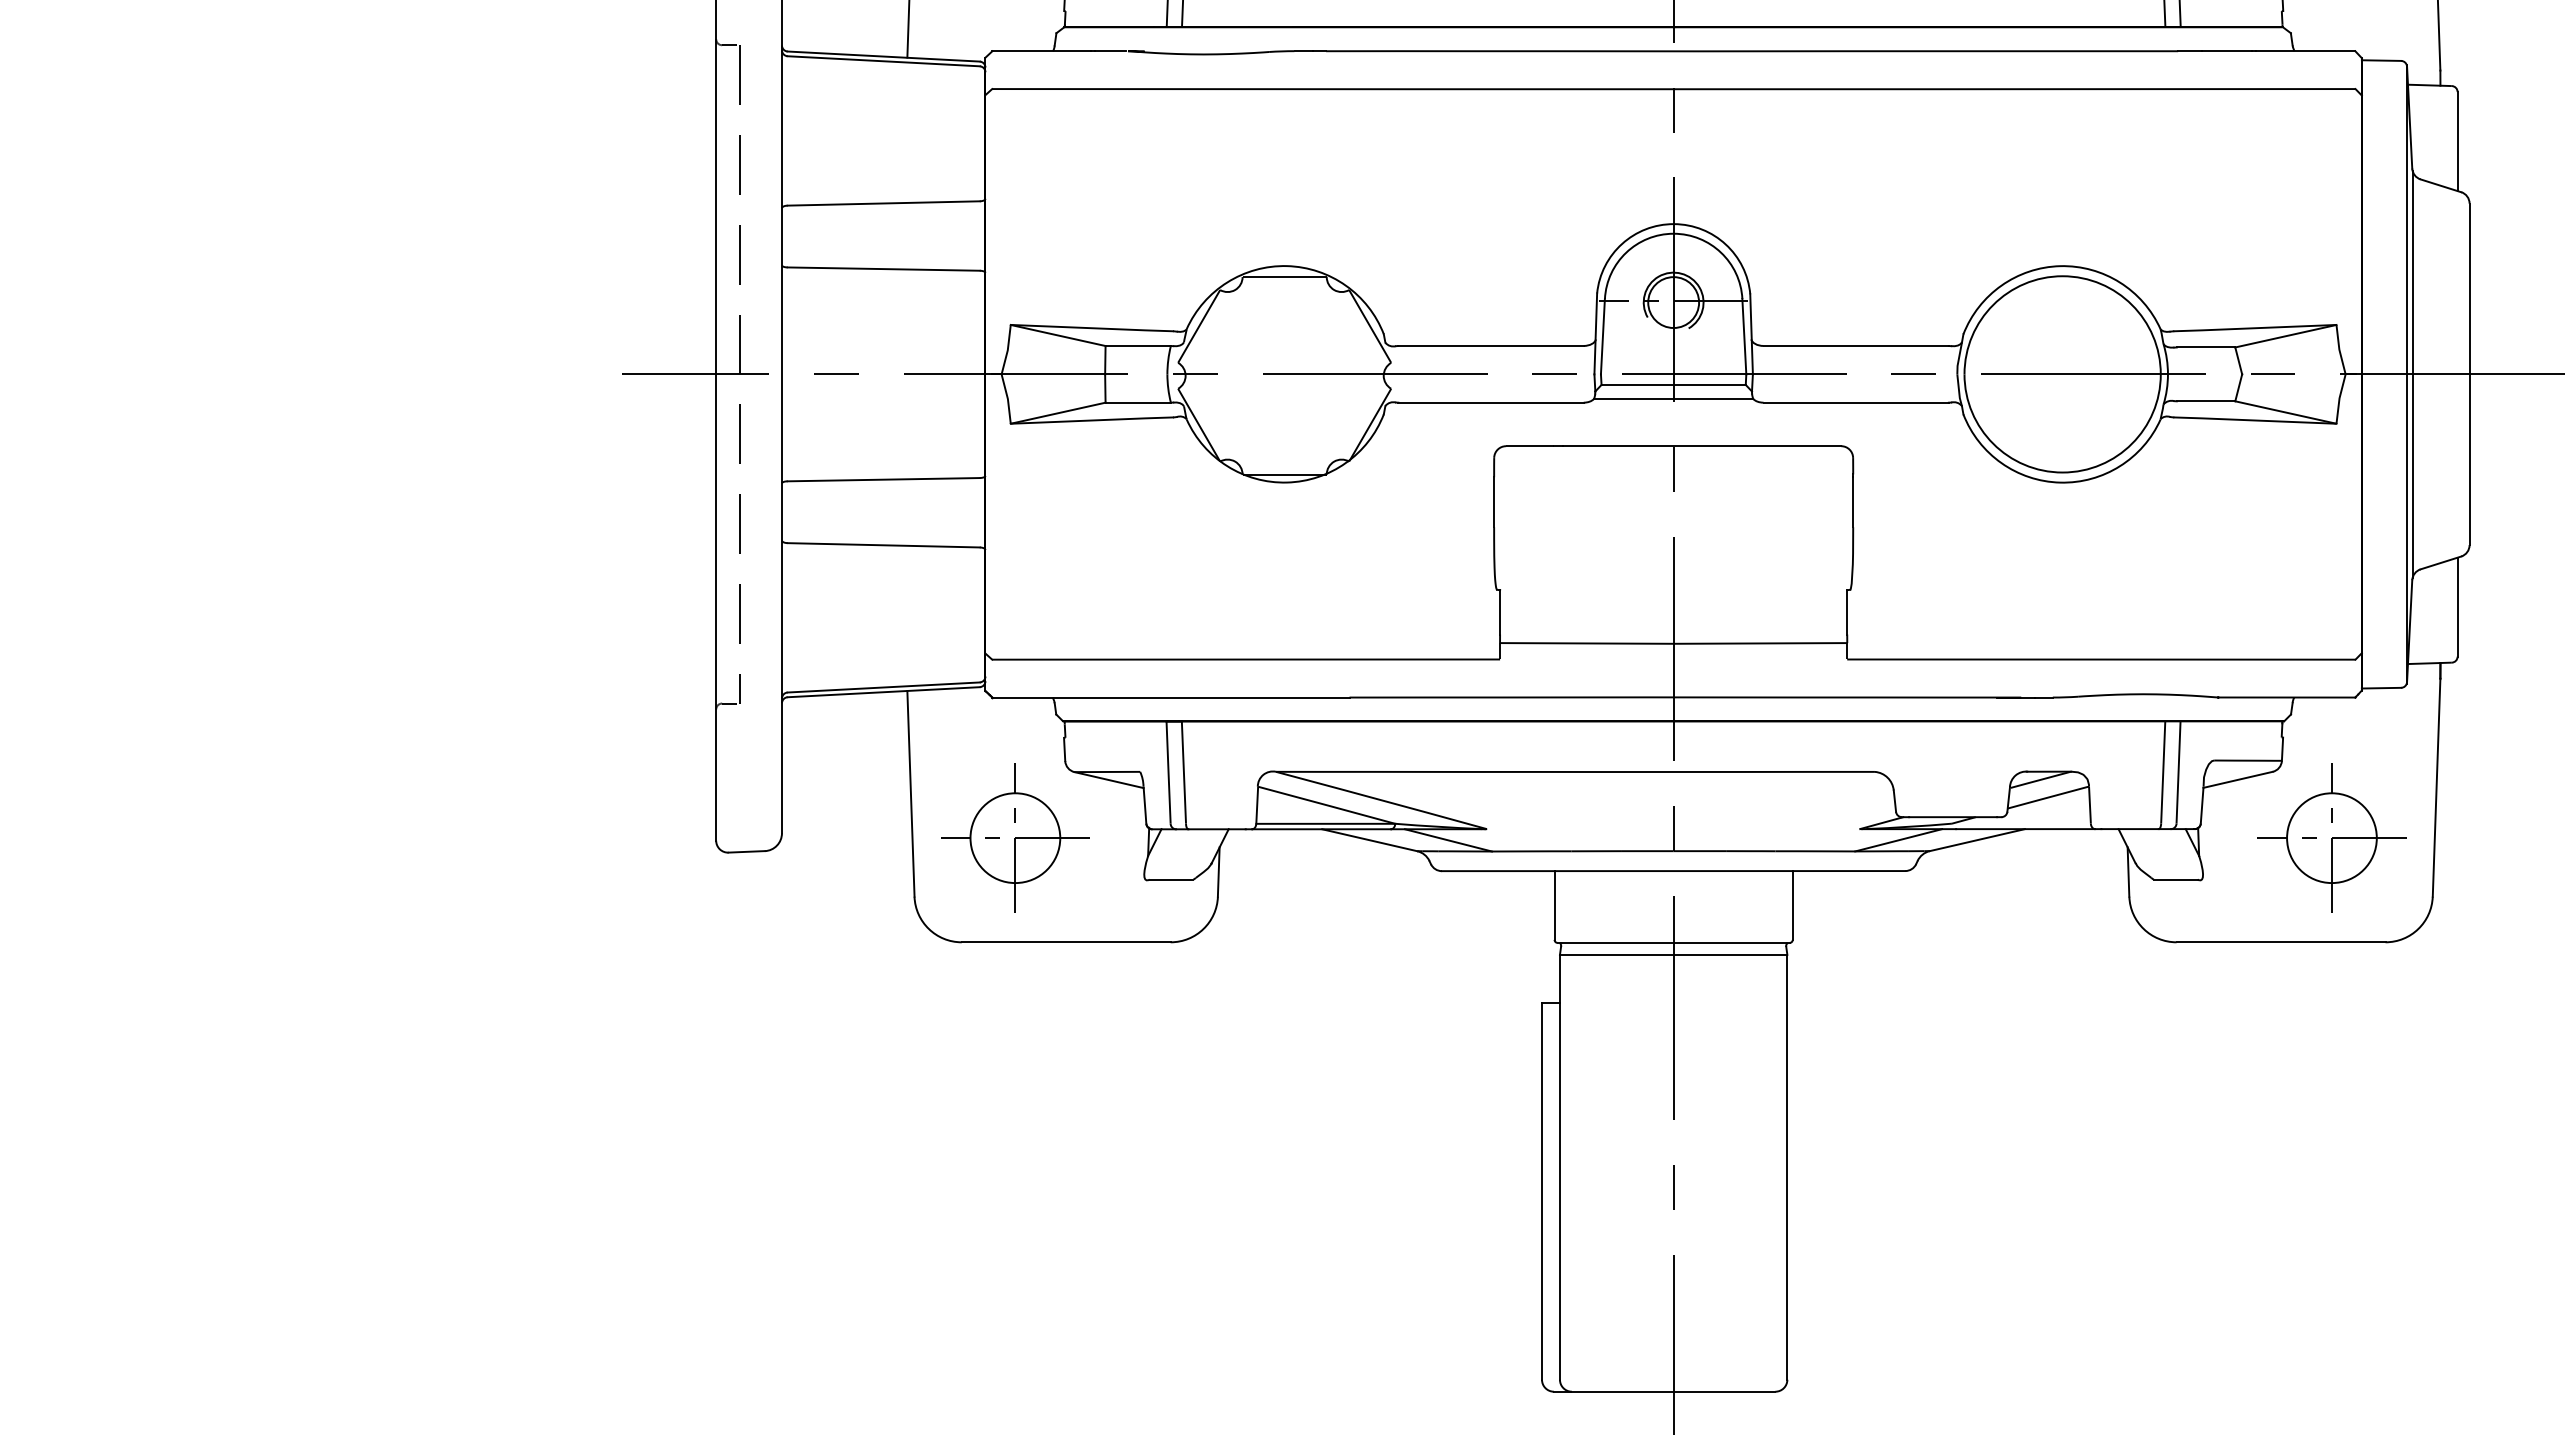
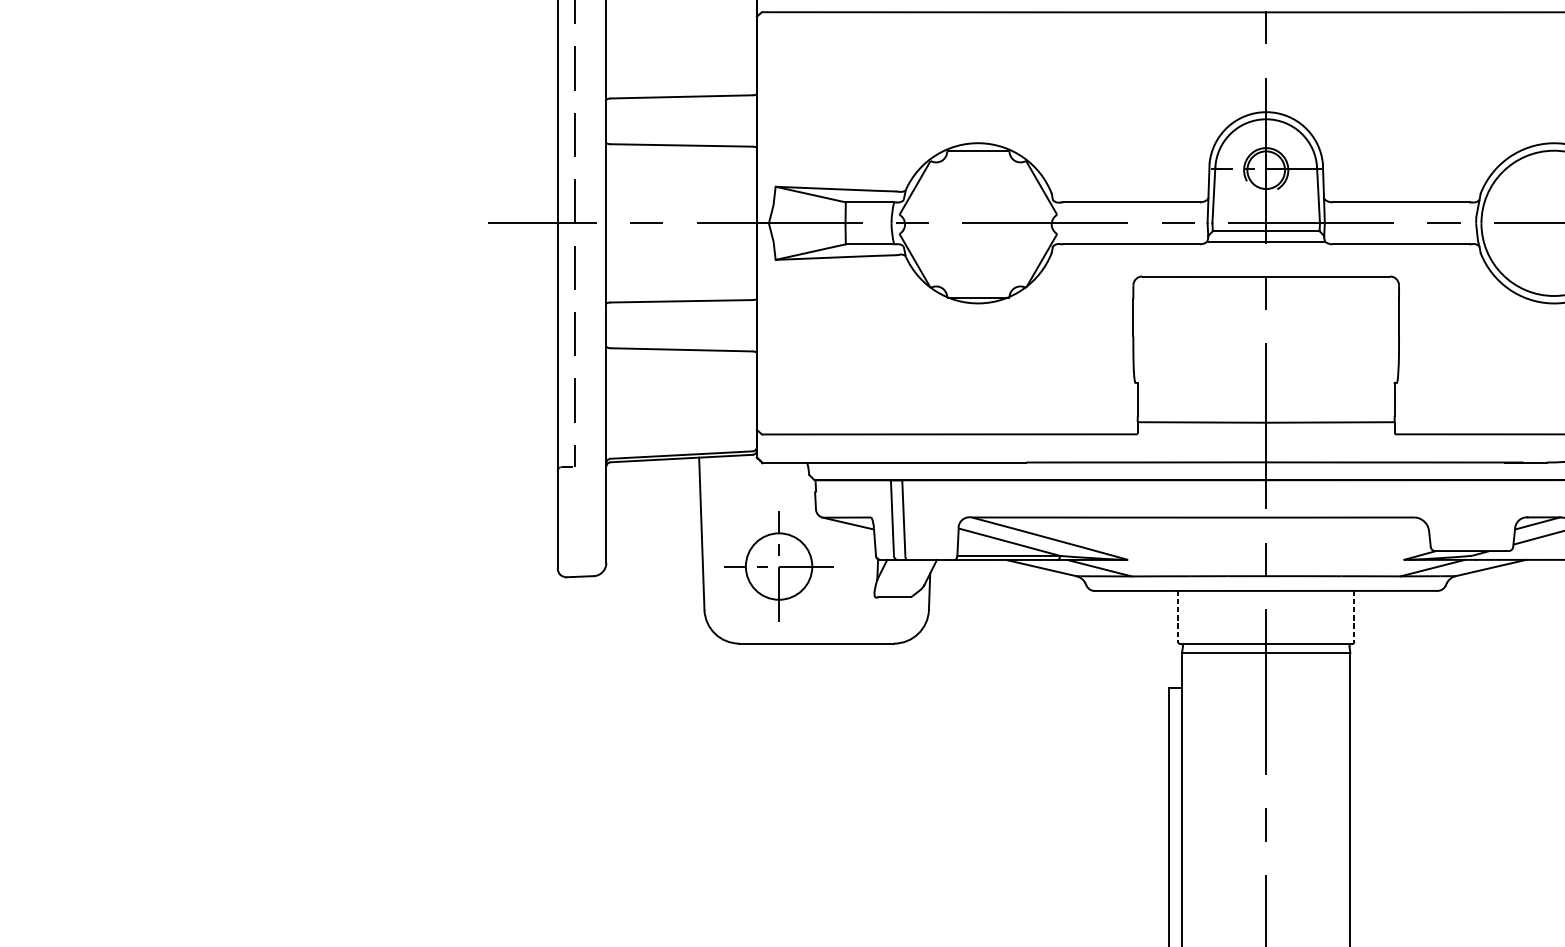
line: (1554, 906) -> (1178, 617), solid -> dashed
line: (1792, 906) -> (1354, 617), solid -> dashed

